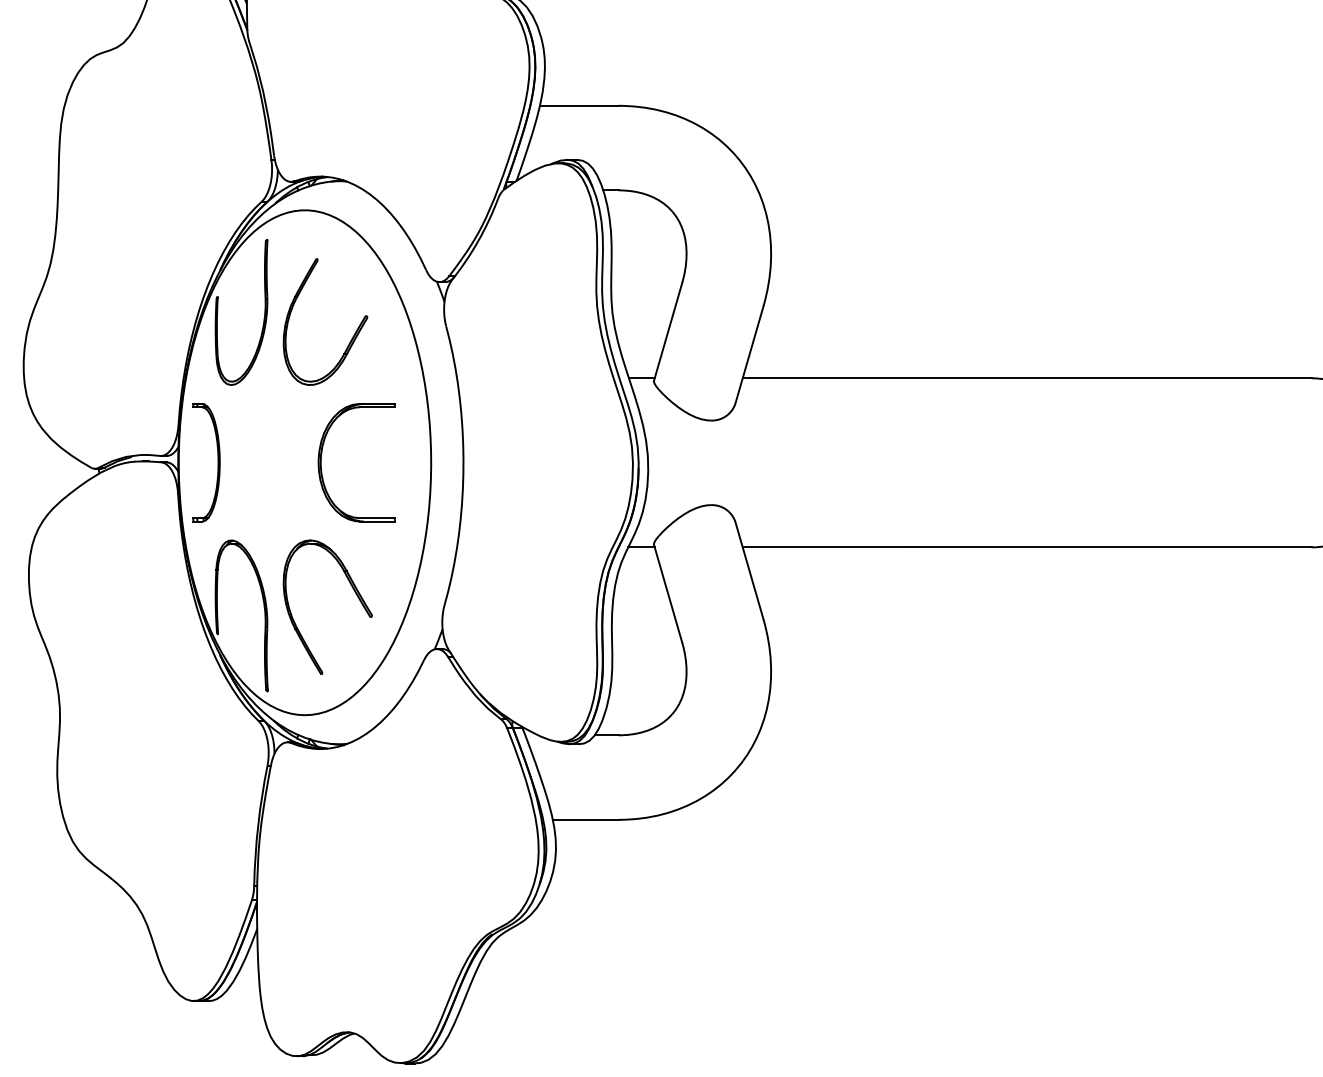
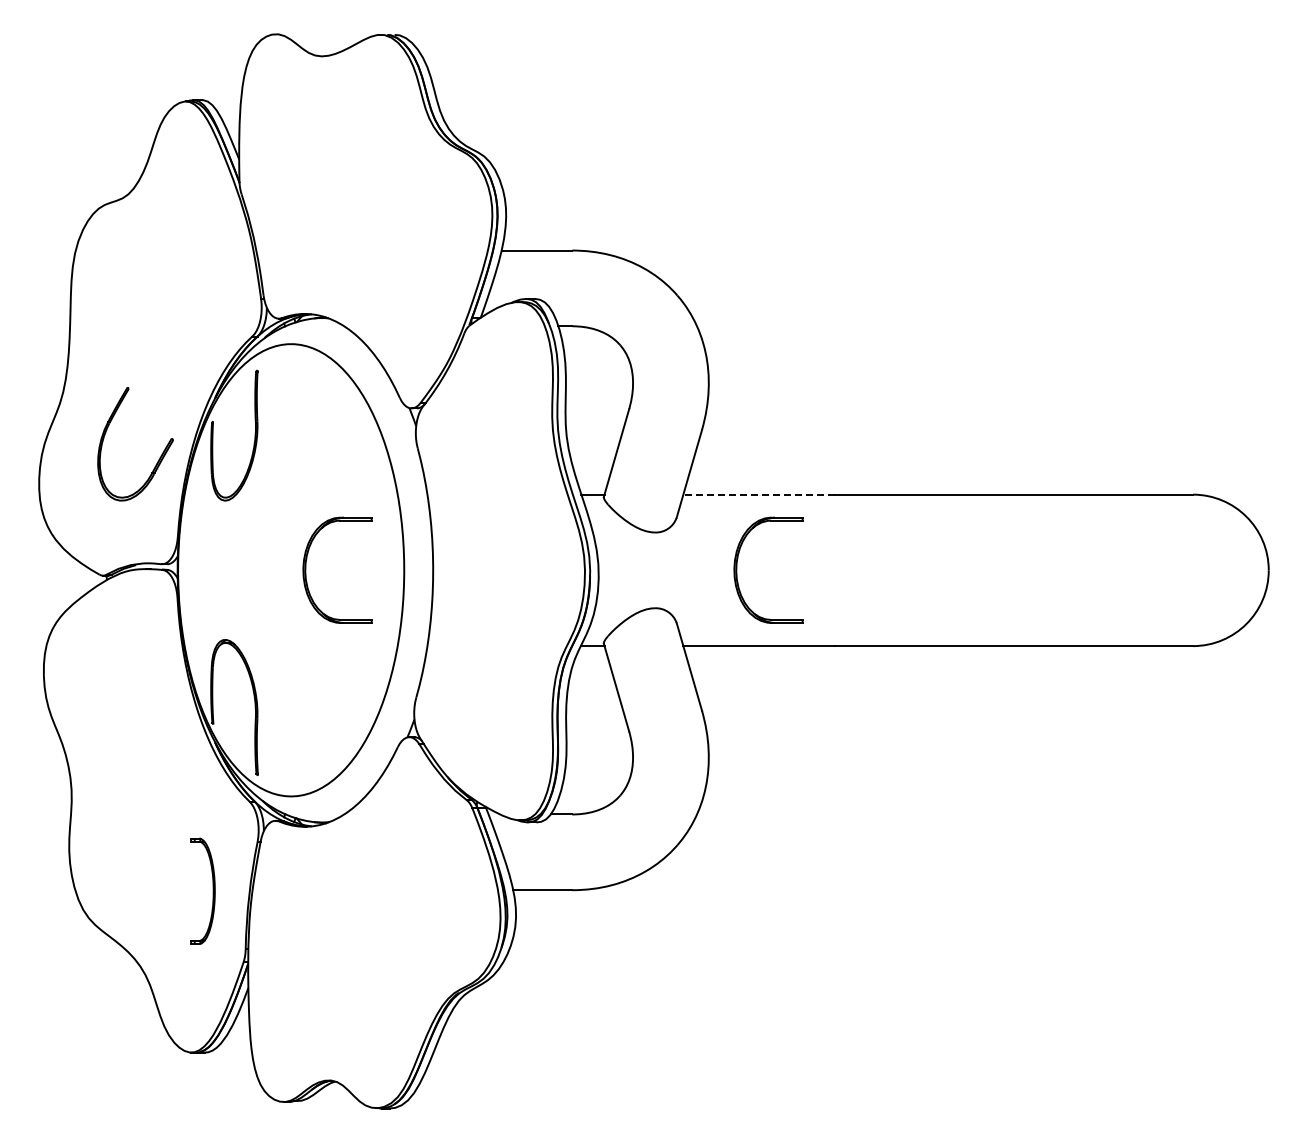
part: (352, 336) -> (159, 457), moved
line: (827, 378) -> (759, 494), solid -> dashed
part: (217, 461) -> (212, 890), moved
part: (803, 461) -> (737, 569), added
part: (354, 592) -> (335, 686), removed

